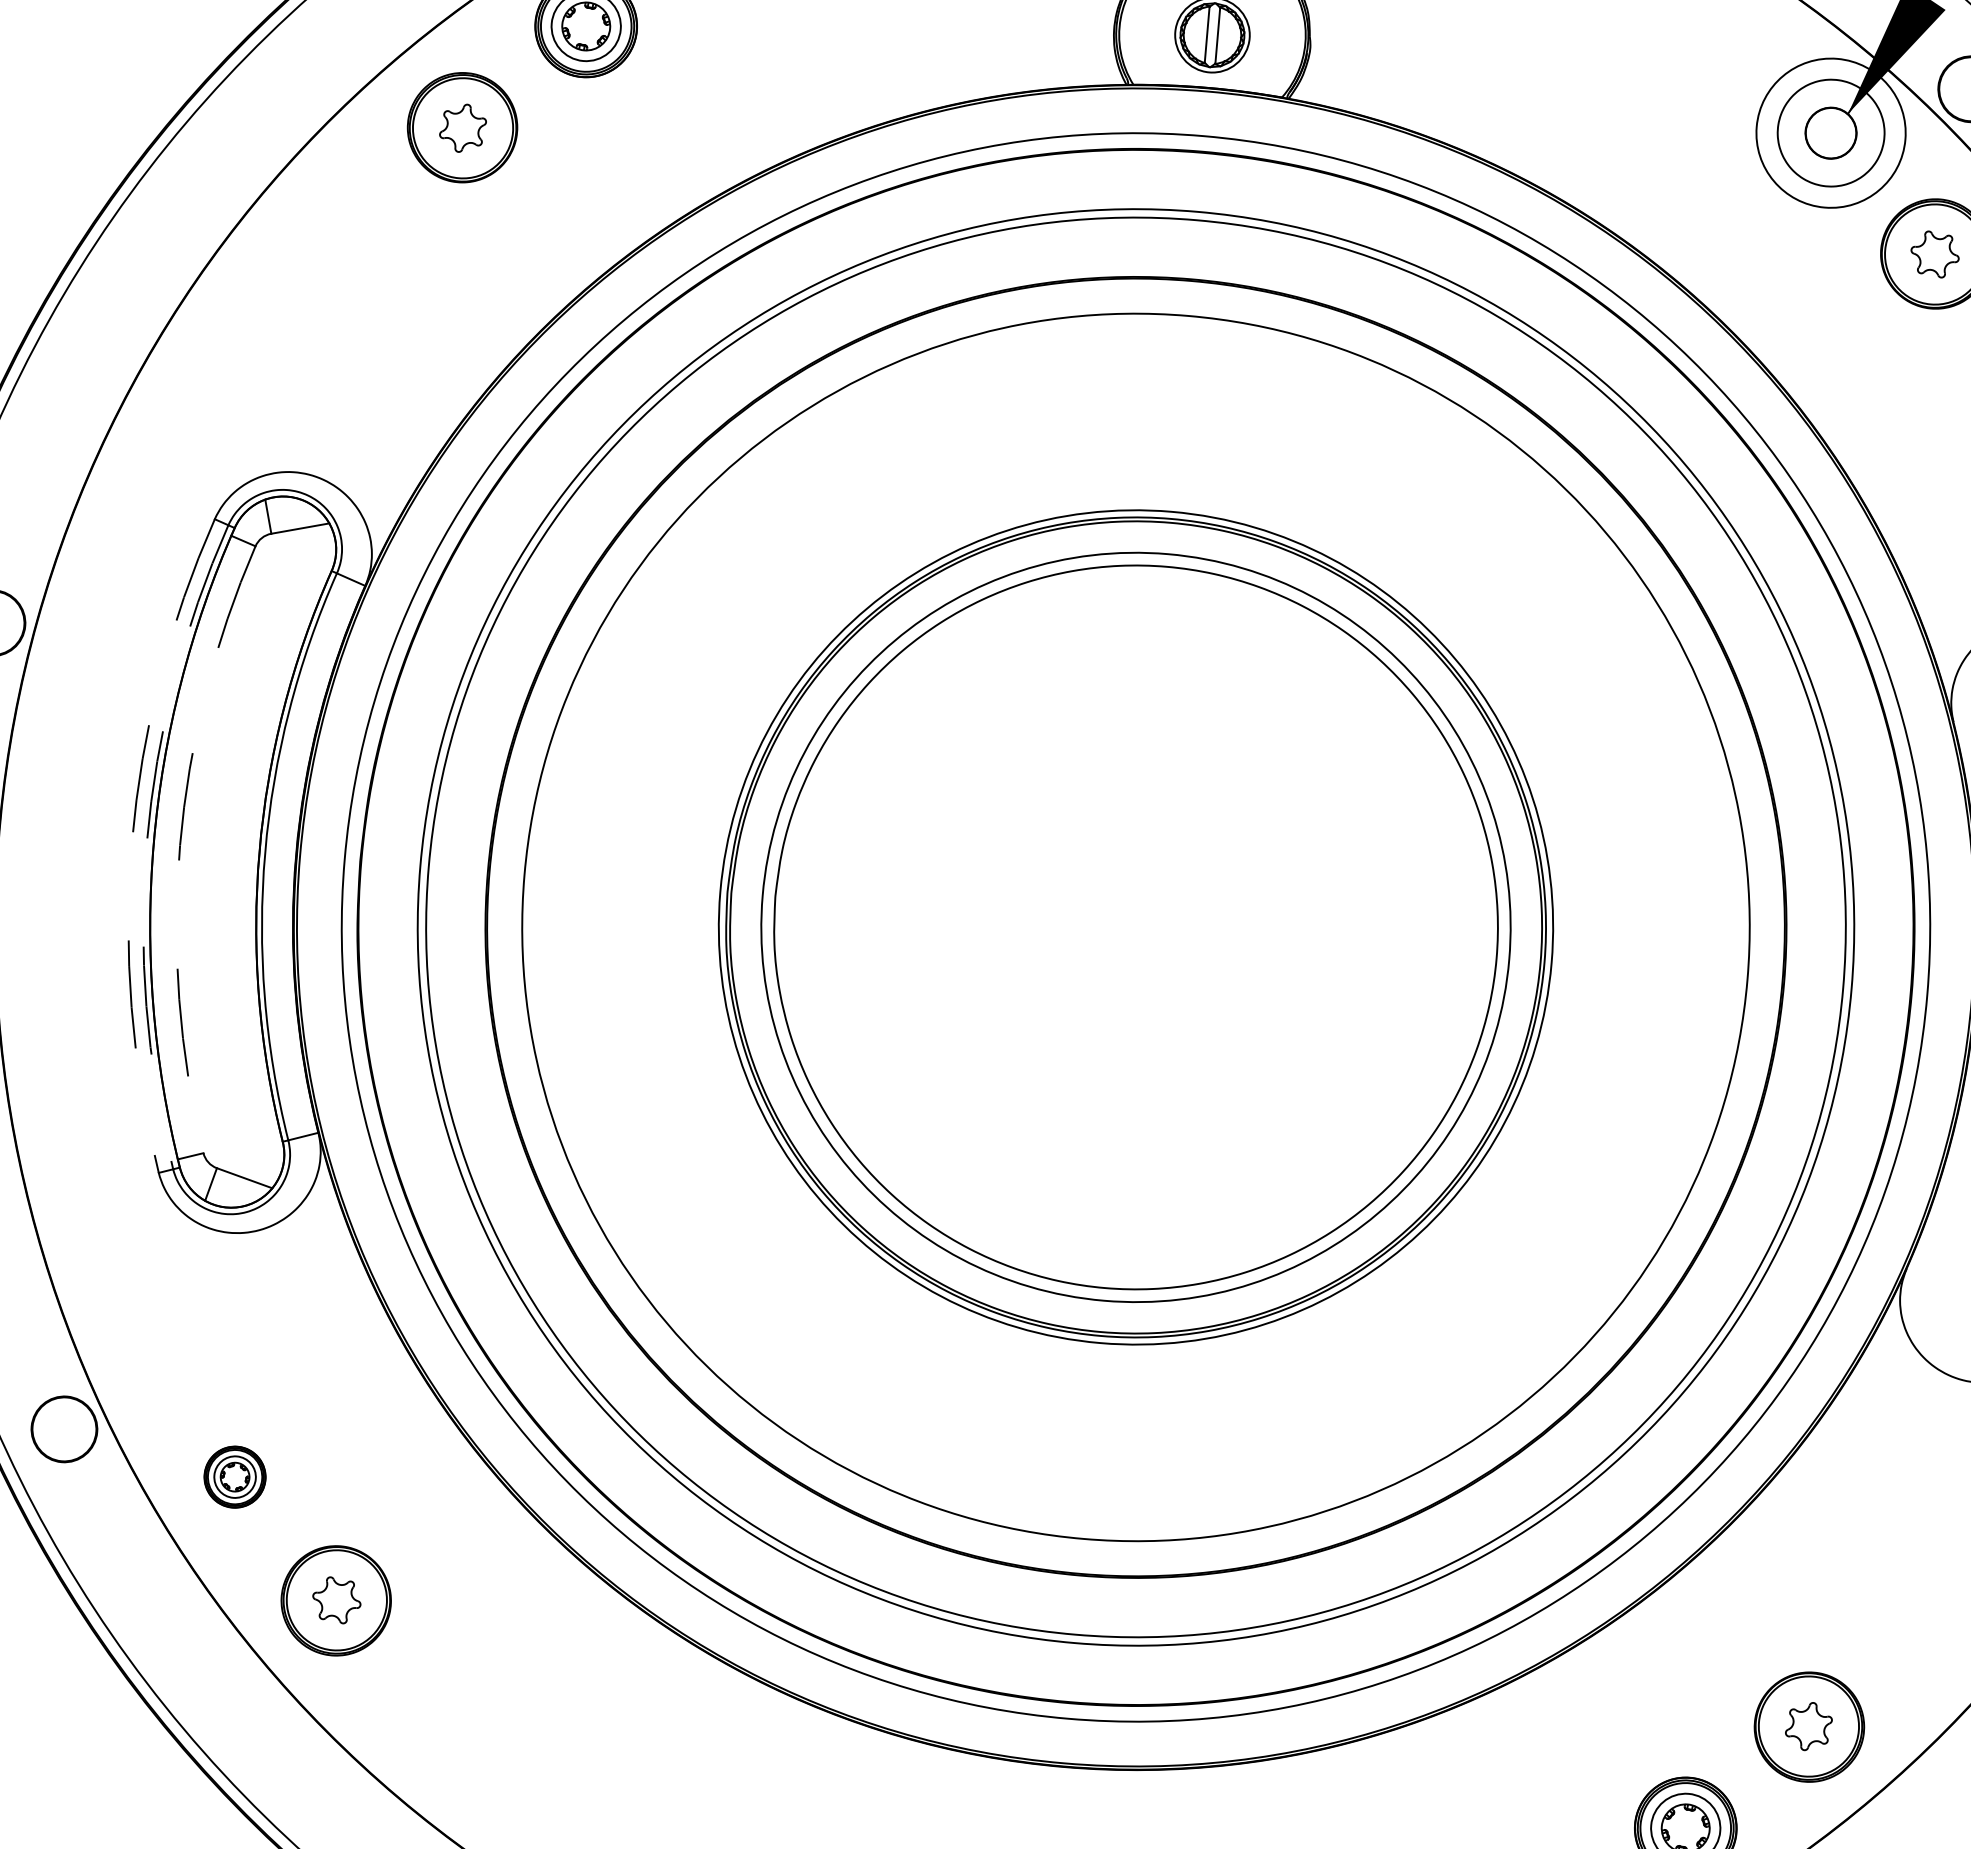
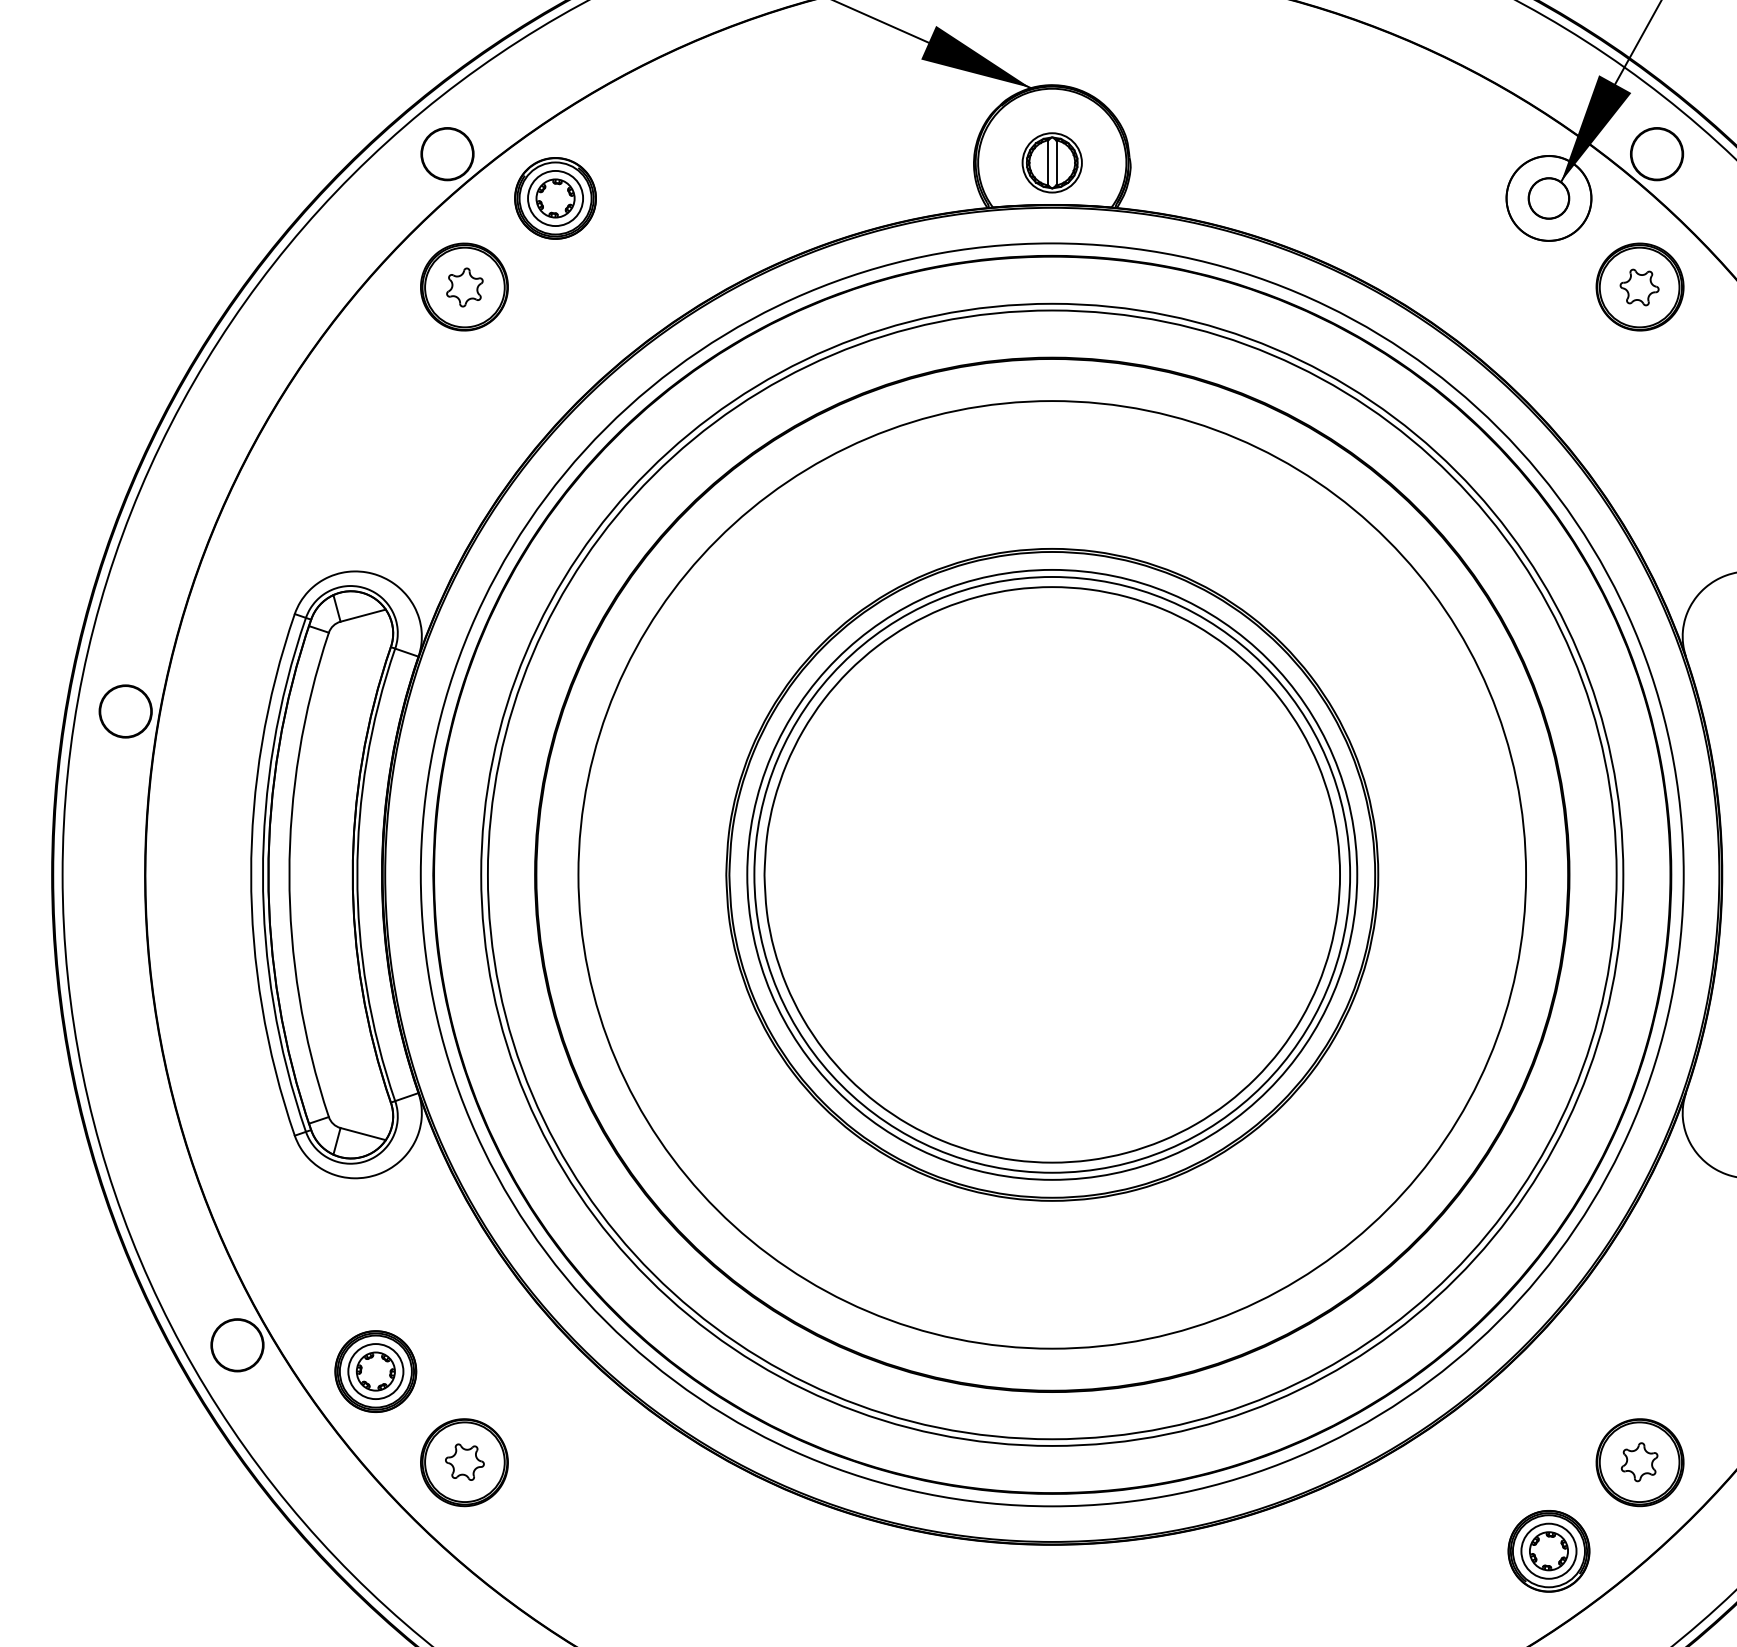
circle: (1830, 133) -> (1548, 198), size x0.71
arc: (132, 840) -> (251, 874), dashed -> solid
arc: (146, 842) -> (262, 874), dashed -> solid
arc: (180, 845) -> (289, 874), dashed -> solid
circle: (1136, 926) -> (1052, 874), size x0.62
circle: (1136, 926) -> (1052, 874), size x1.43
part: (234, 1477) -> (375, 1371), size x1.67

